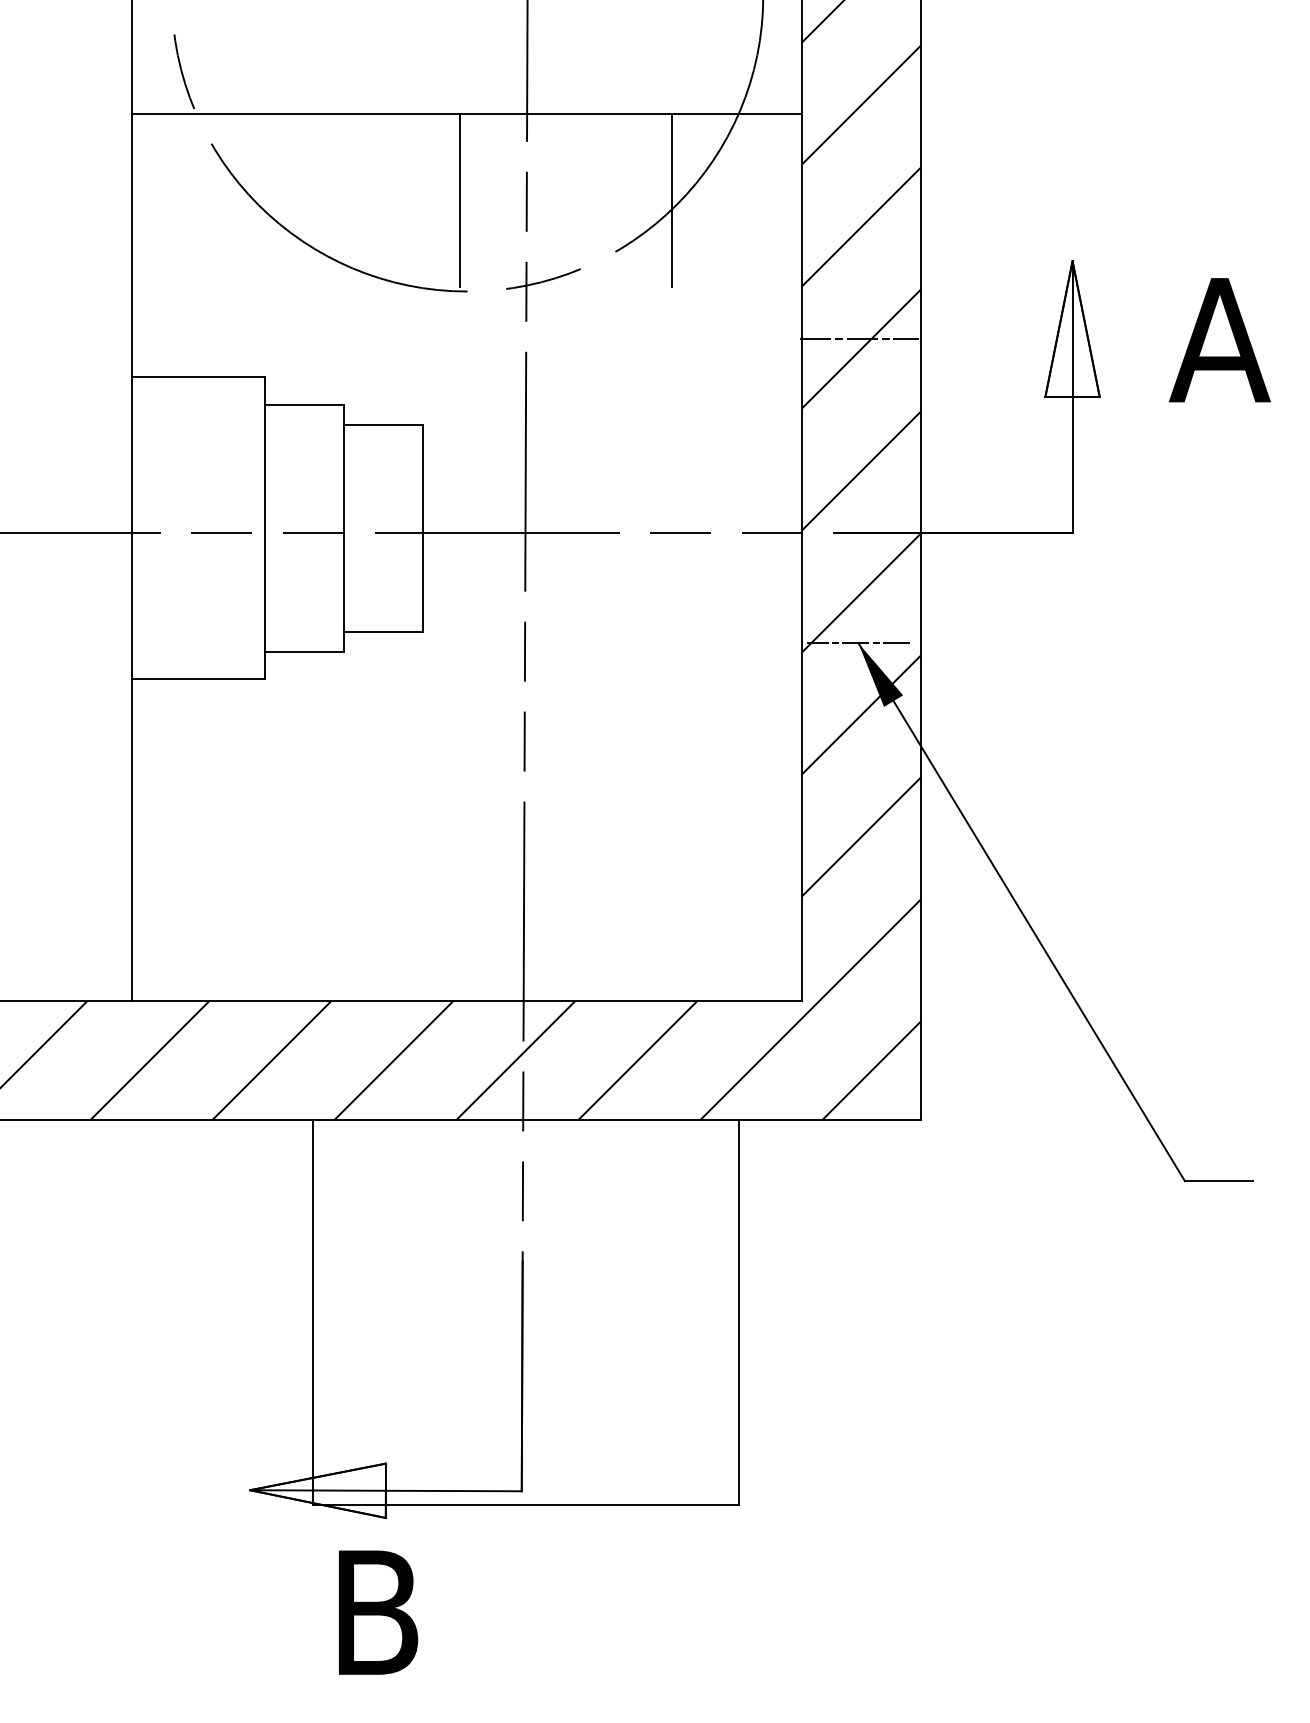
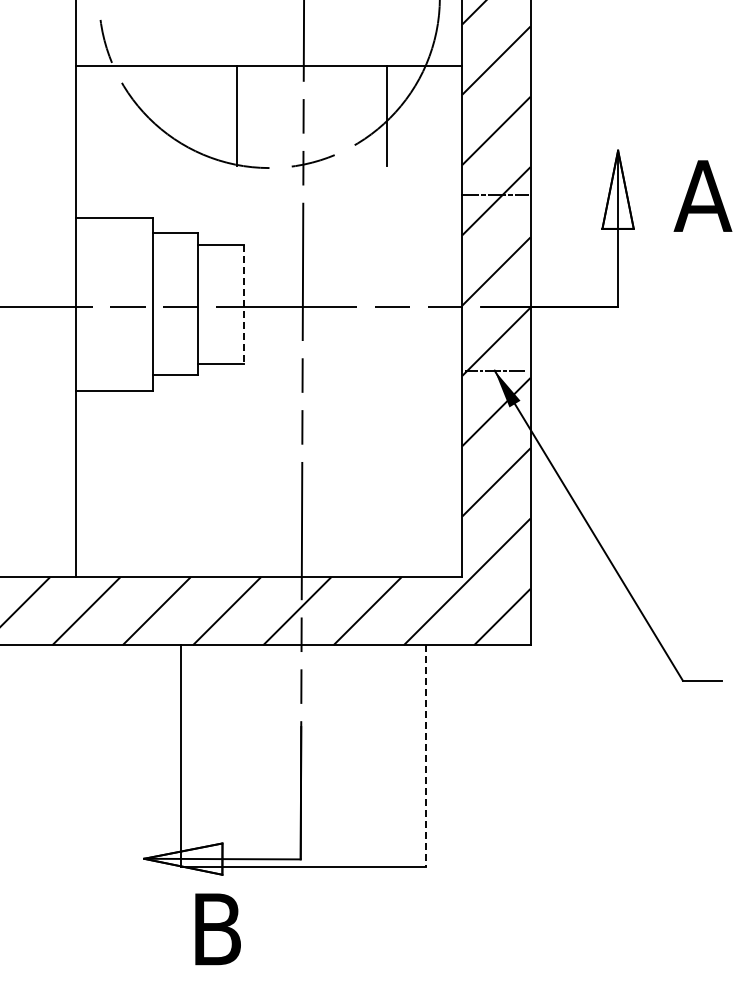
line: (460, 200) -> (237, 115), moved
line: (422, 528) -> (243, 304), solid -> dashed
line: (738, 1312) -> (425, 756), solid -> dashed

